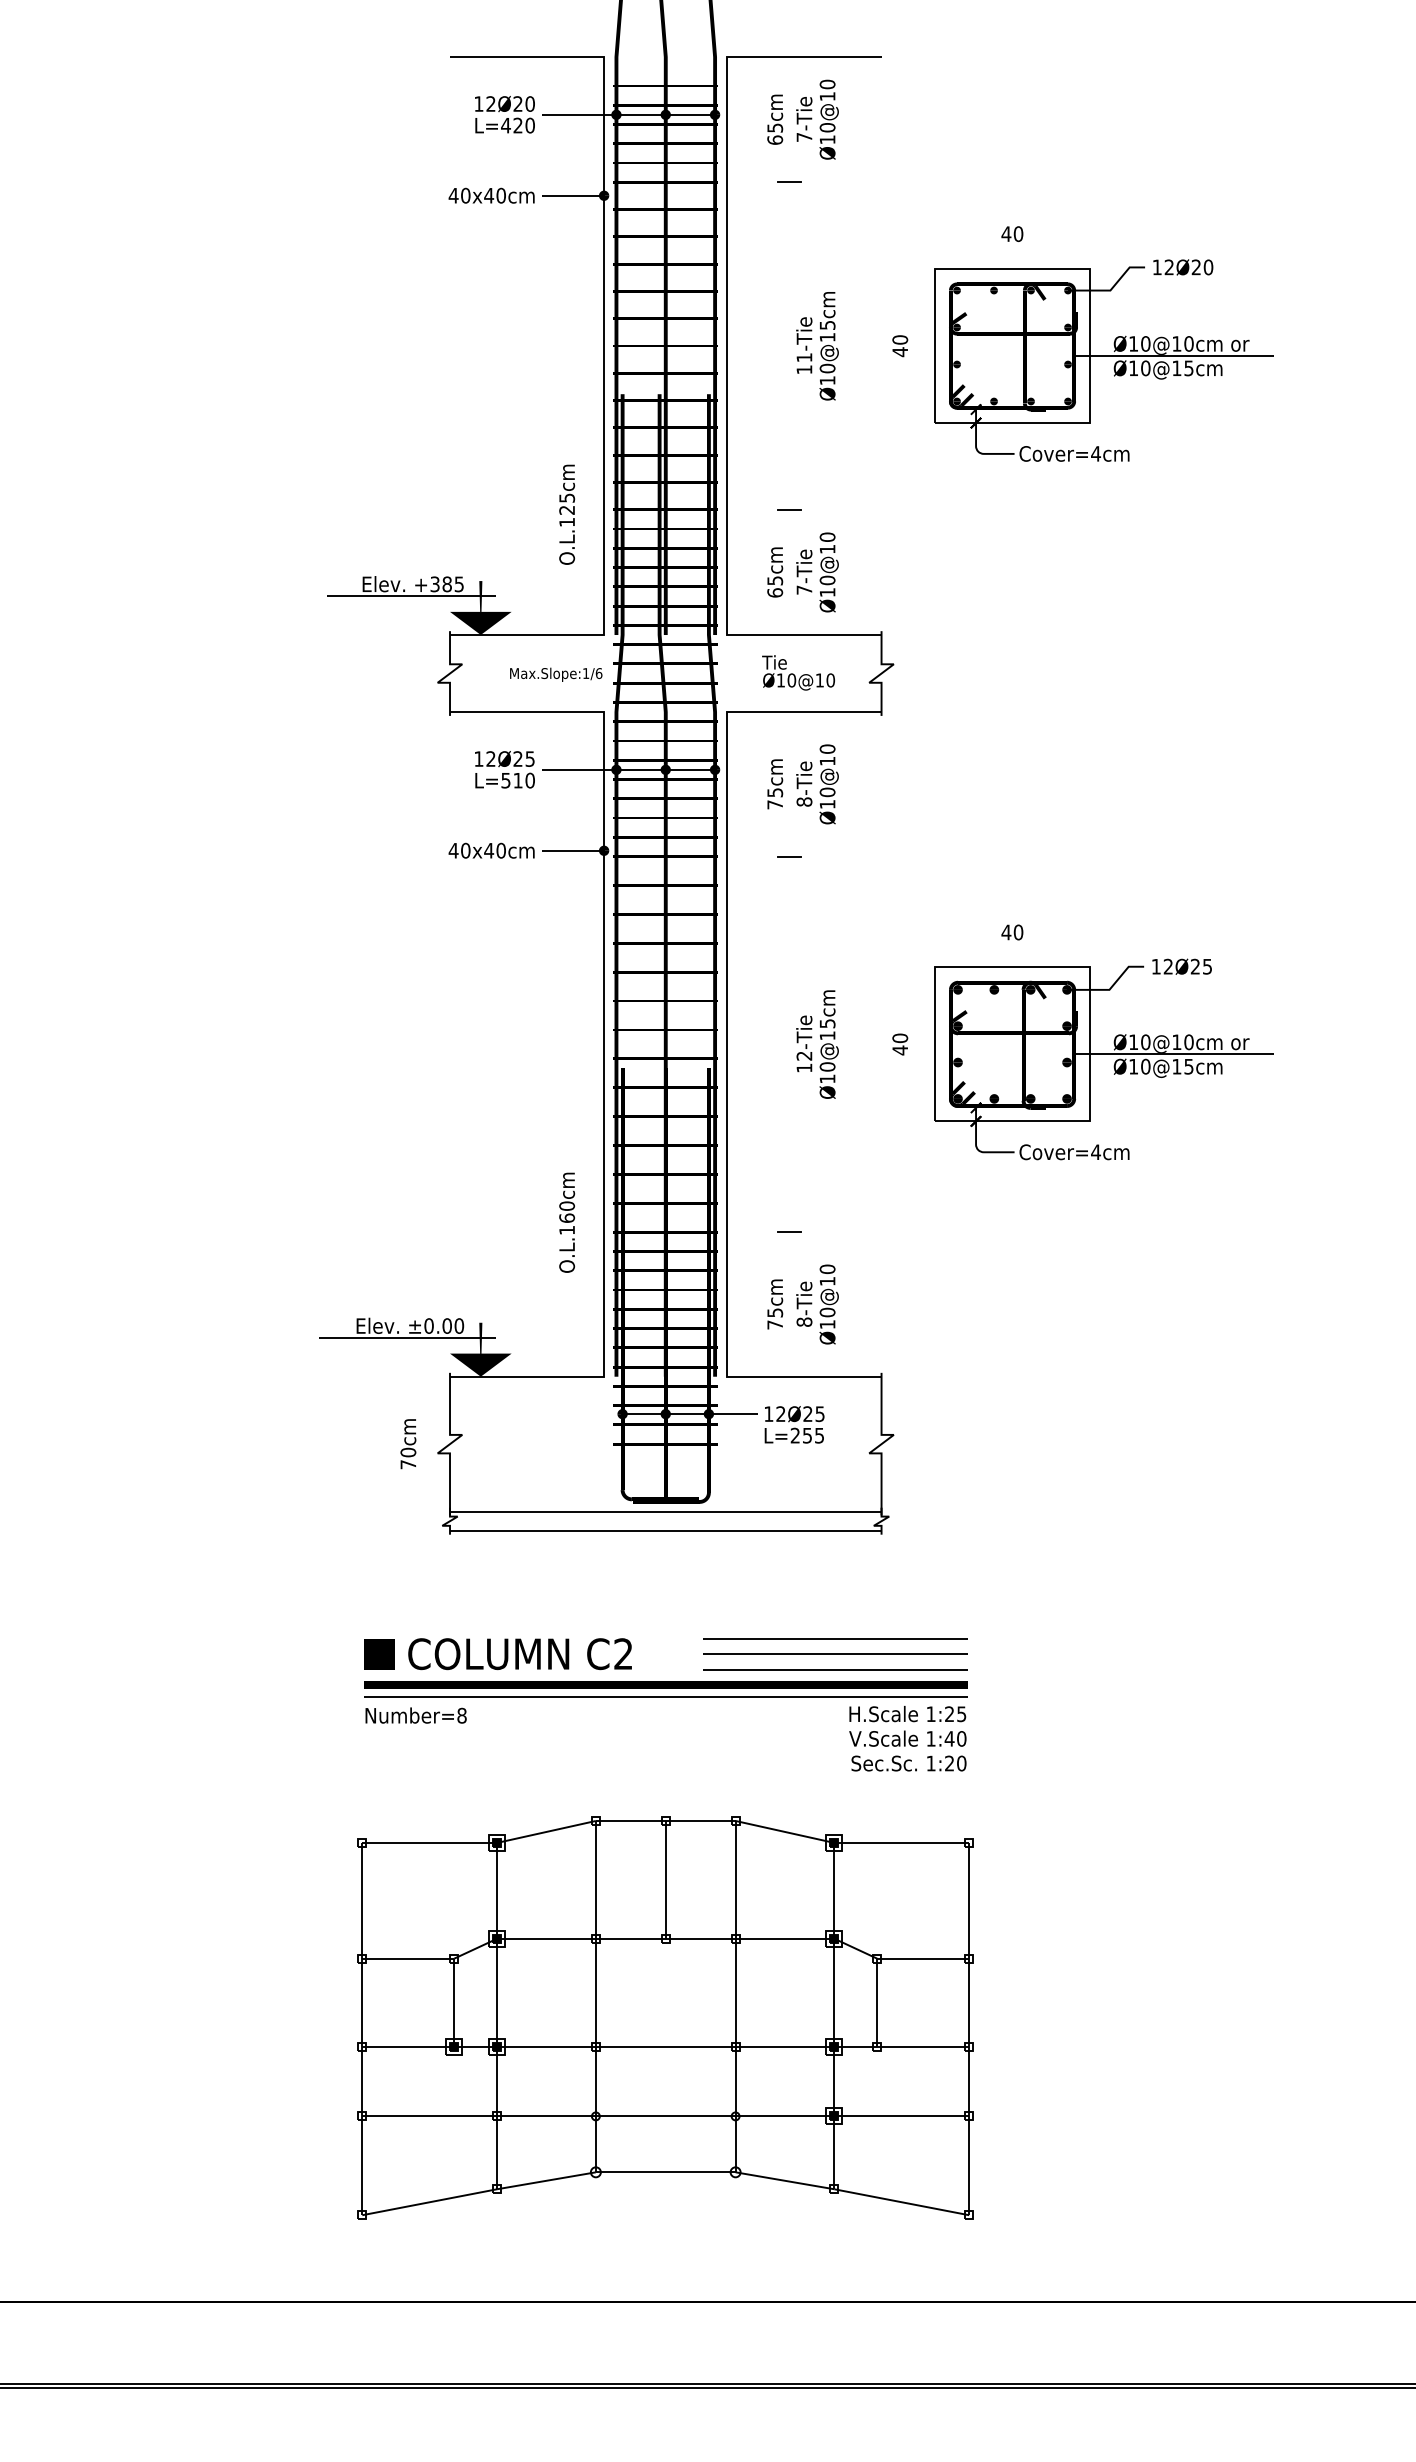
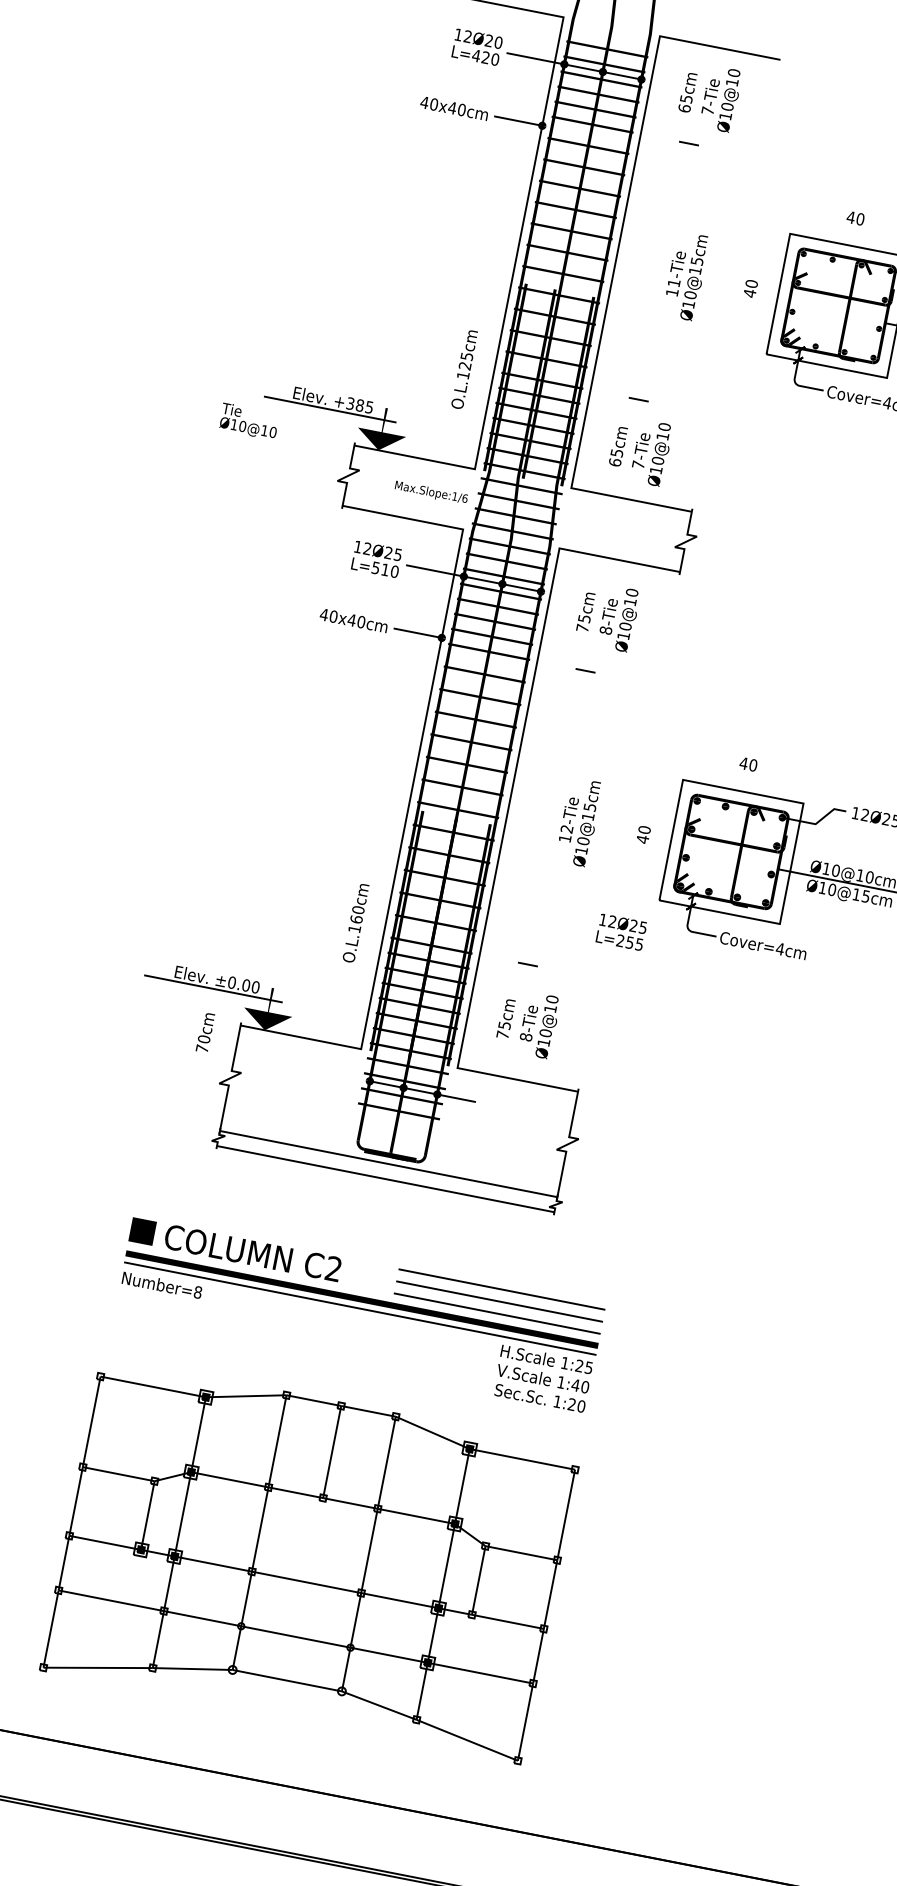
text: (798, 672) -> (249, 421), moved
text: (794, 1424) -> (621, 931), moved
text: (408, 1444) -> (205, 1033), moved

